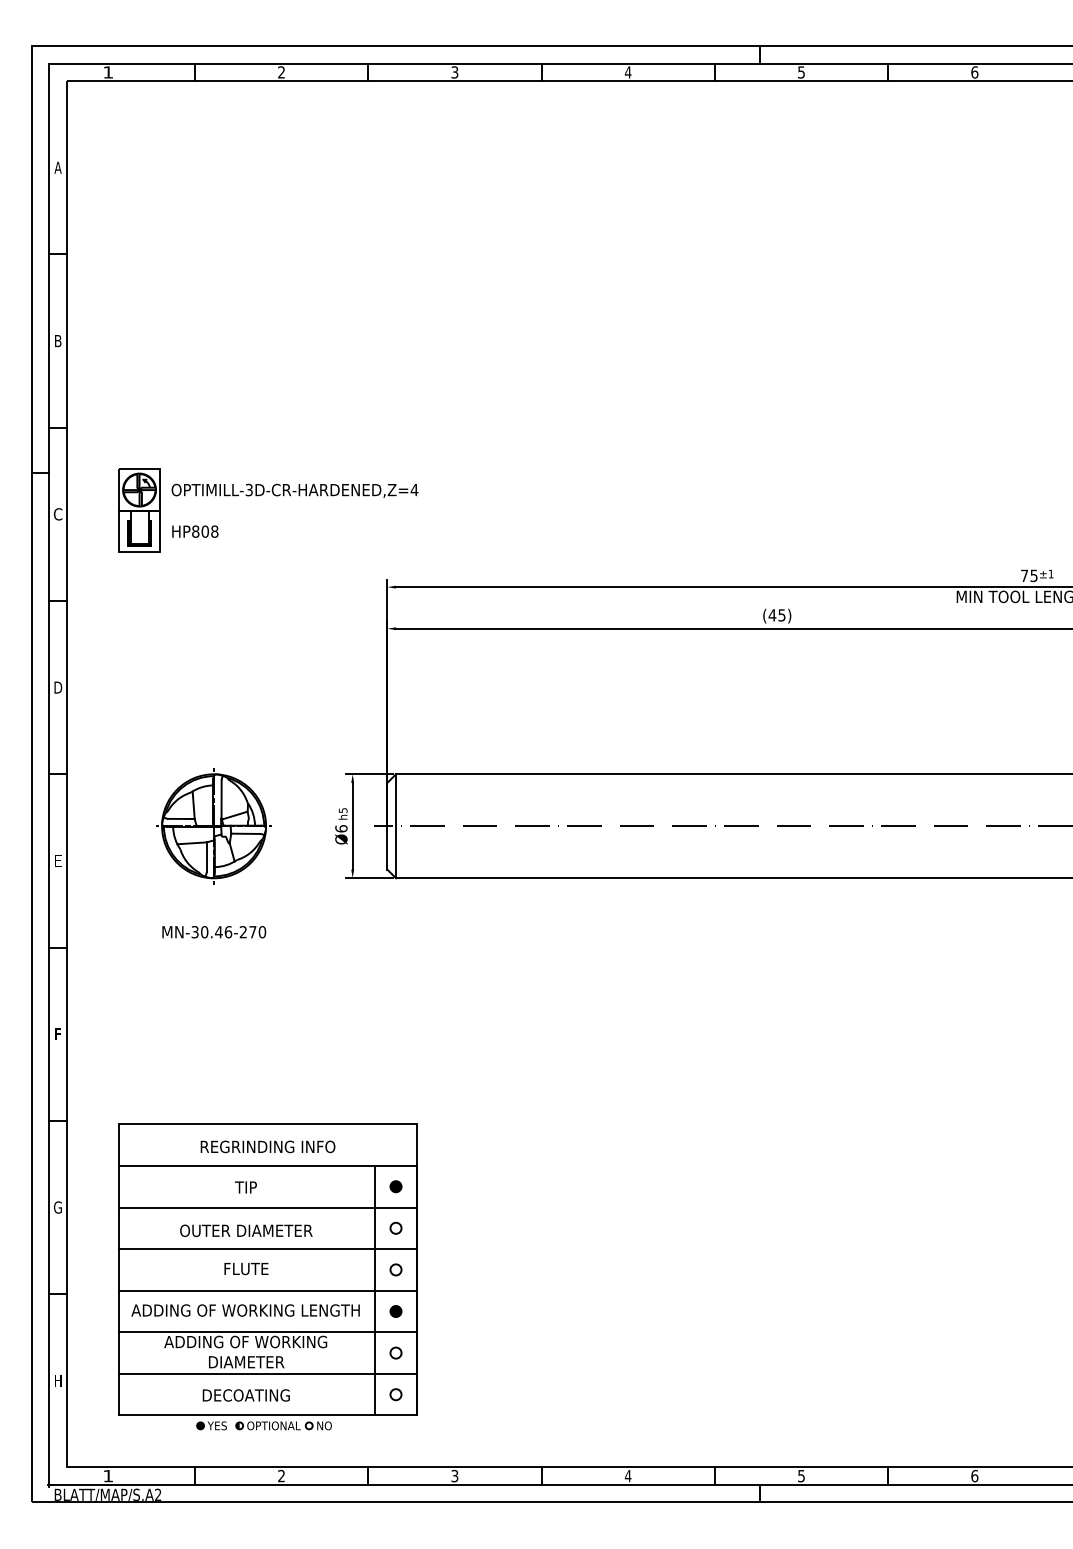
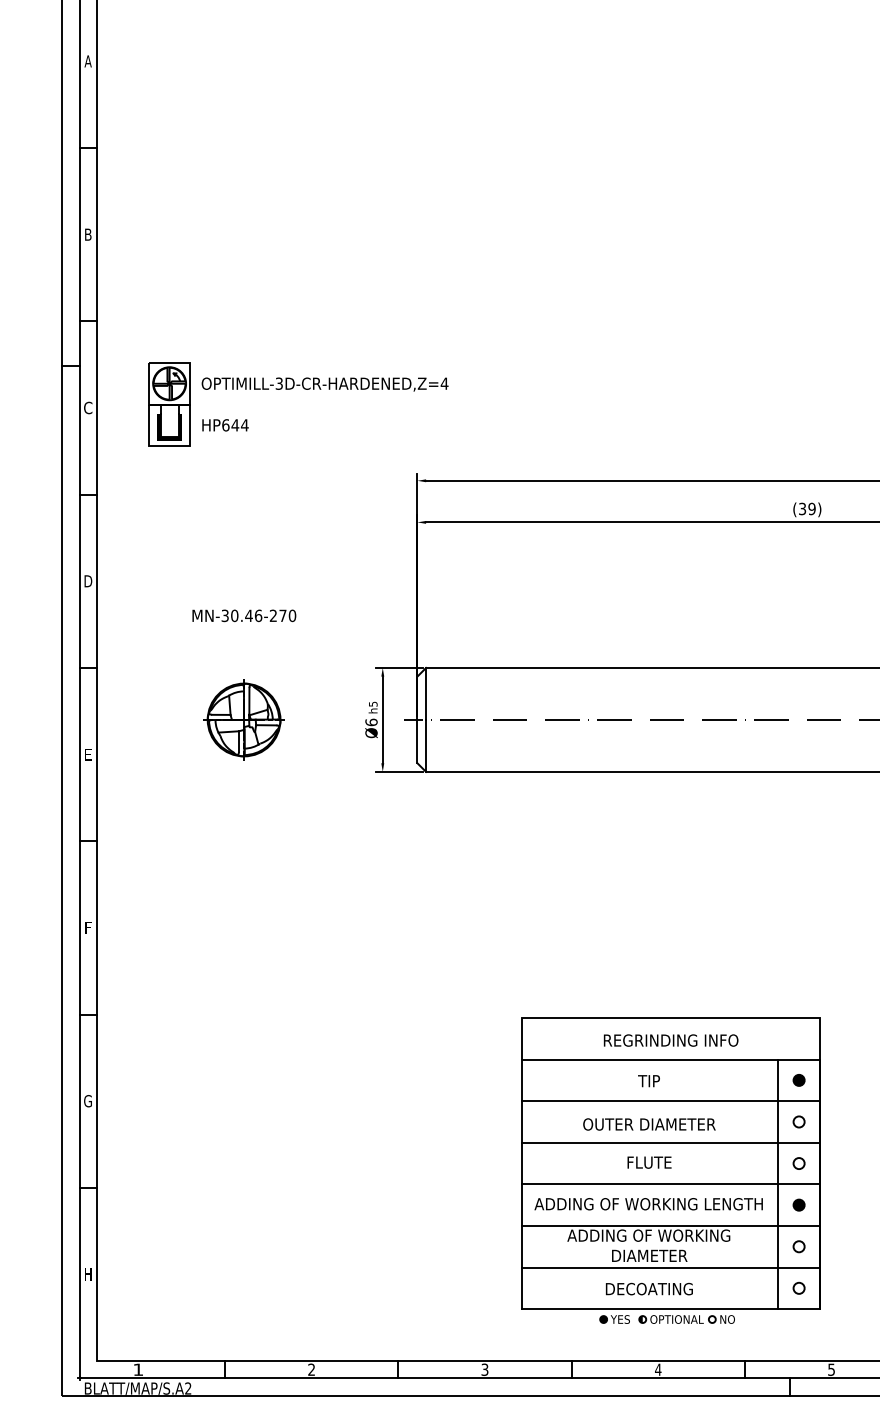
text: (205, 531) -> (235, 425), HP808 -> HP644
text: (776, 615) -> (806, 509), (45) -> (39)
part: (213, 826) -> (243, 720), size x0.7
text: (214, 932) -> (244, 616), moved
part: (267, 1276) -> (670, 1170), moved

